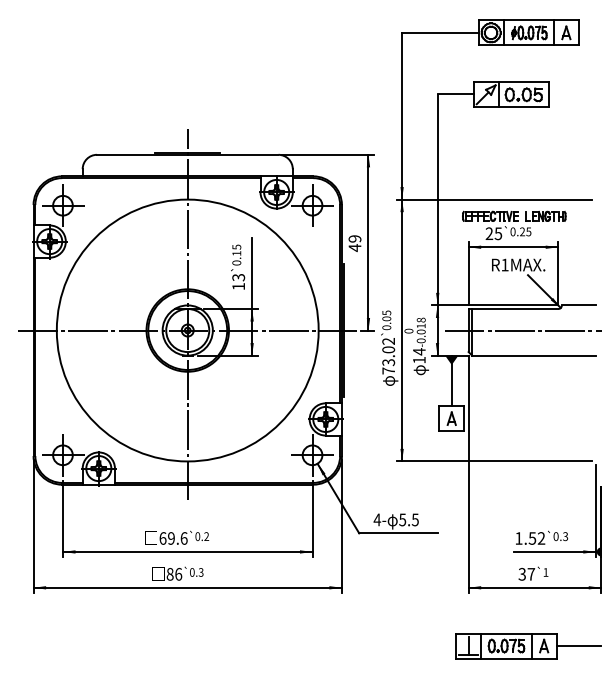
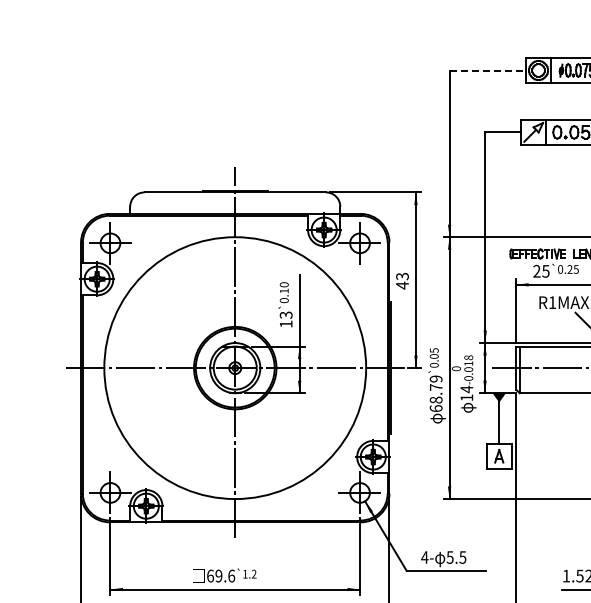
line: (440, 32) -> (488, 70), solid -> dashed
text: (355, 238) -> (403, 276), 49 -> 43
text: (236, 246) -> (284, 284), 0.15 -> 0.10
text: (388, 356) -> (436, 394), 73.02 -> 68.79
text: (197, 536) -> (245, 574), 0.2 -> 1.2

